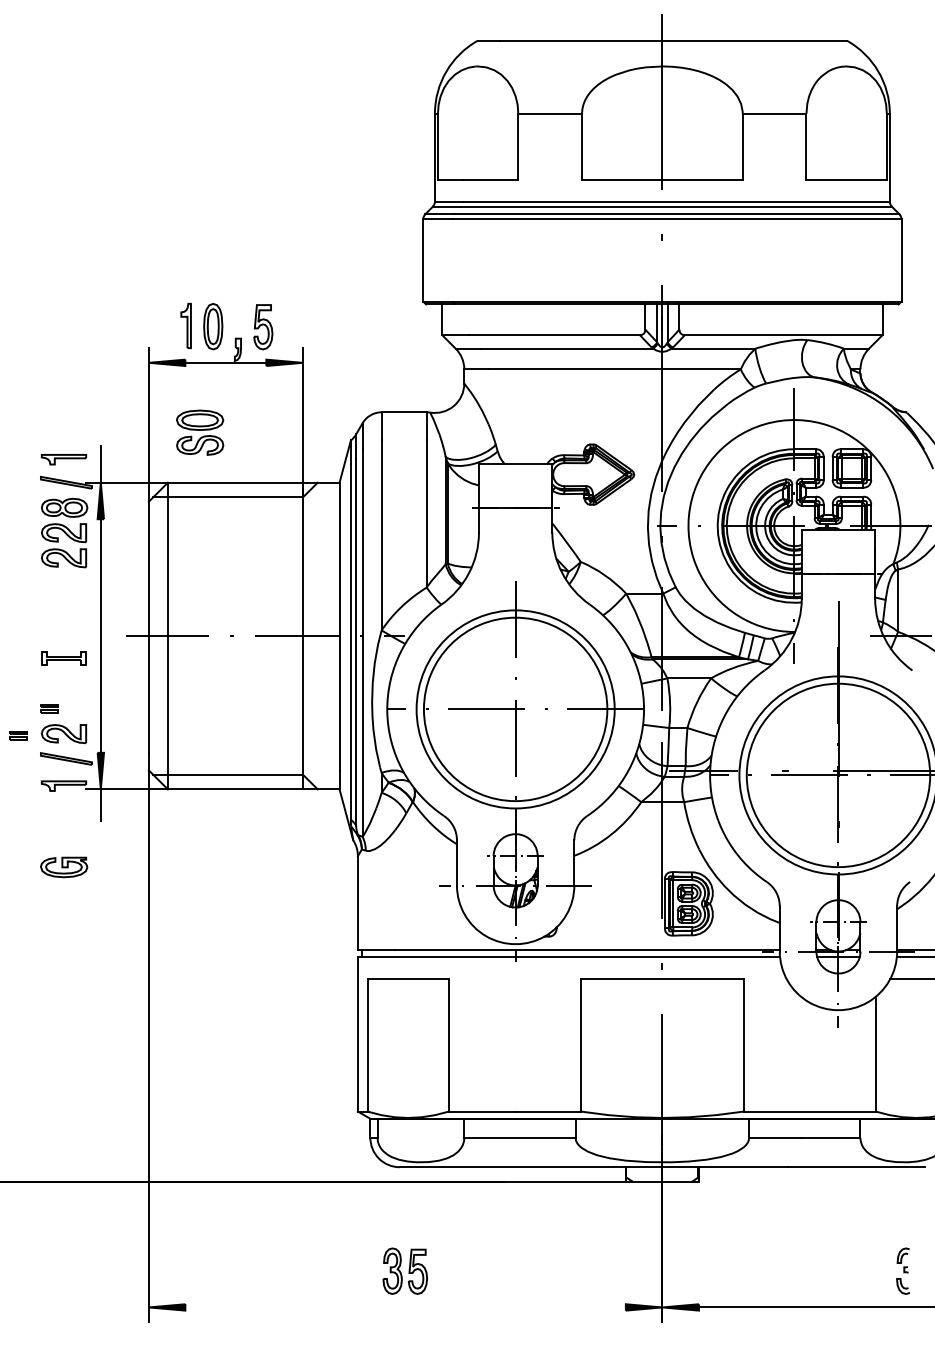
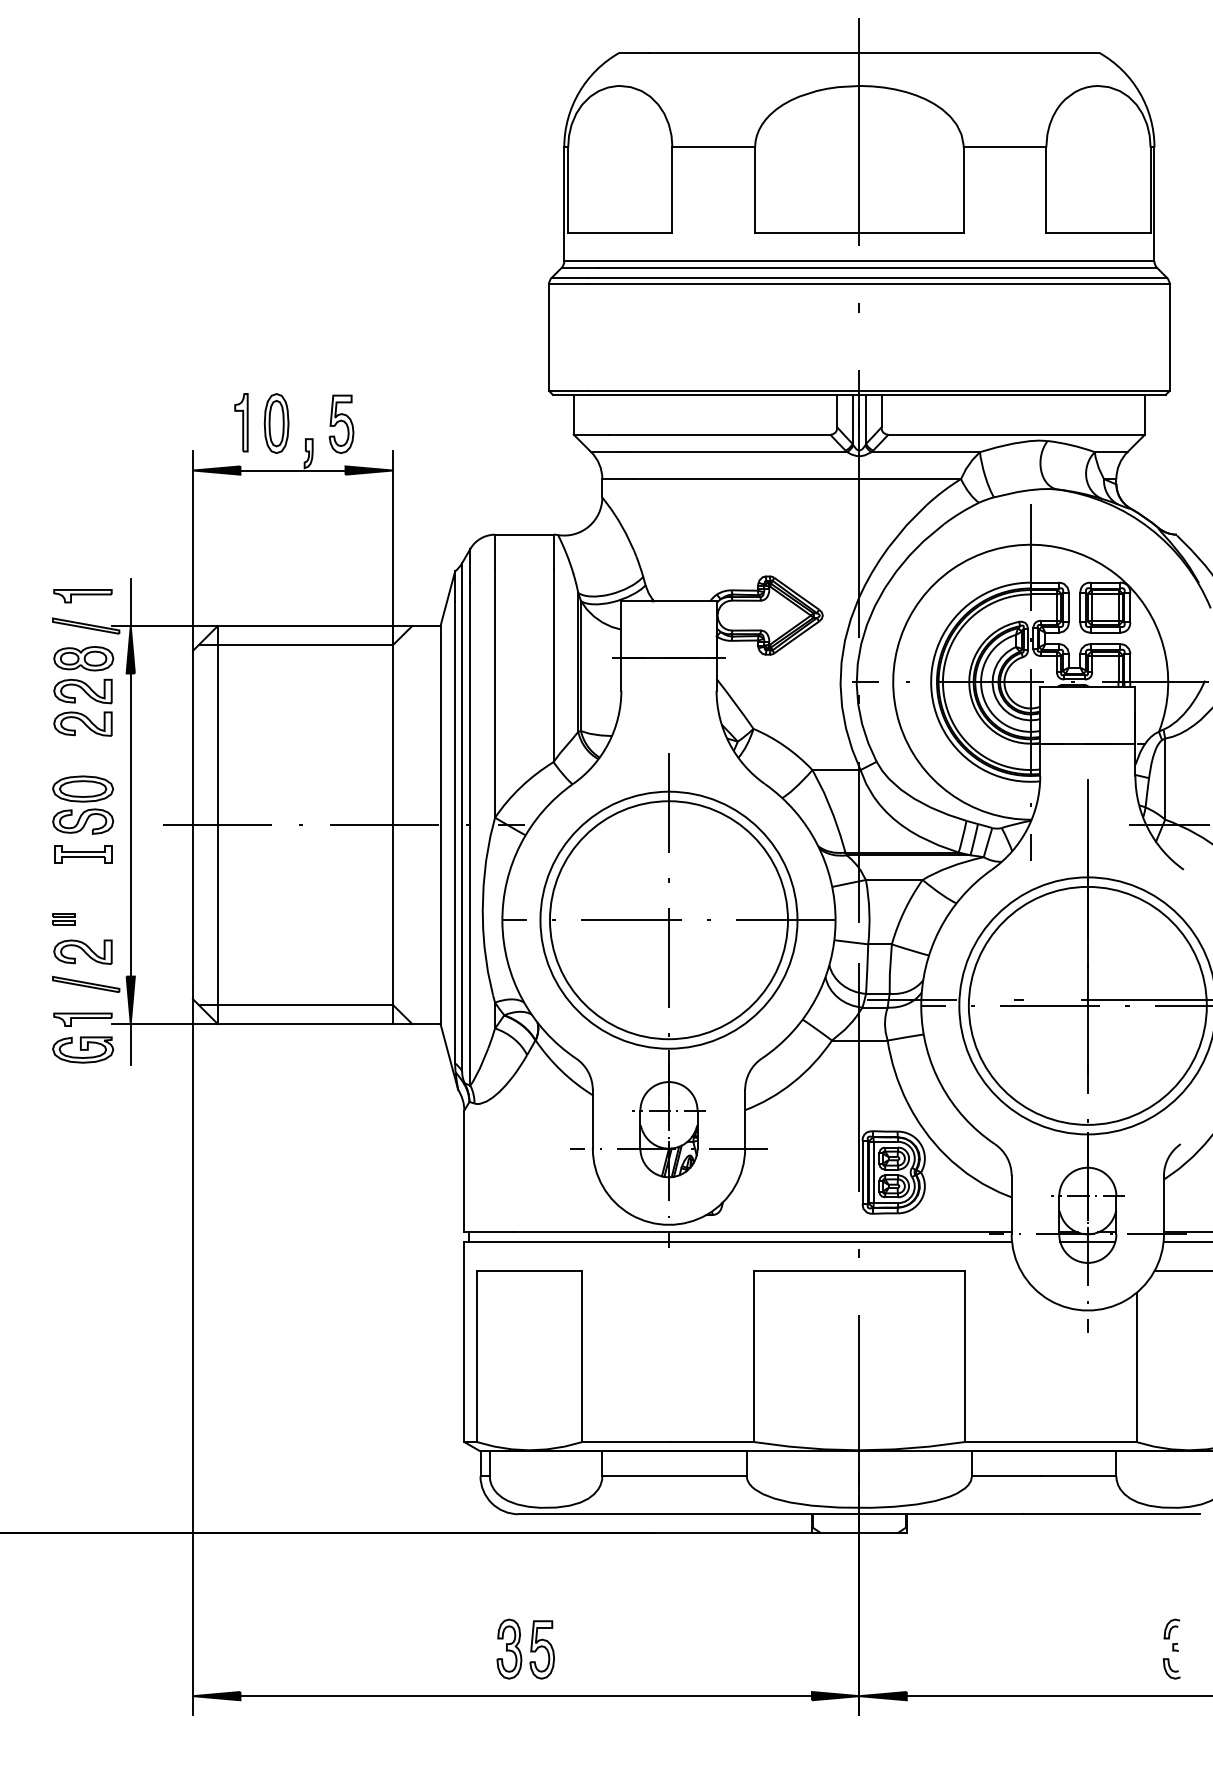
part: (200, 432) -> (83, 804), moved
part: (18, 735) -> (23, 954), removed
part: (64, 867) -> (83, 1050), moved
line: (405, 1307) -> (526, 1696), added

